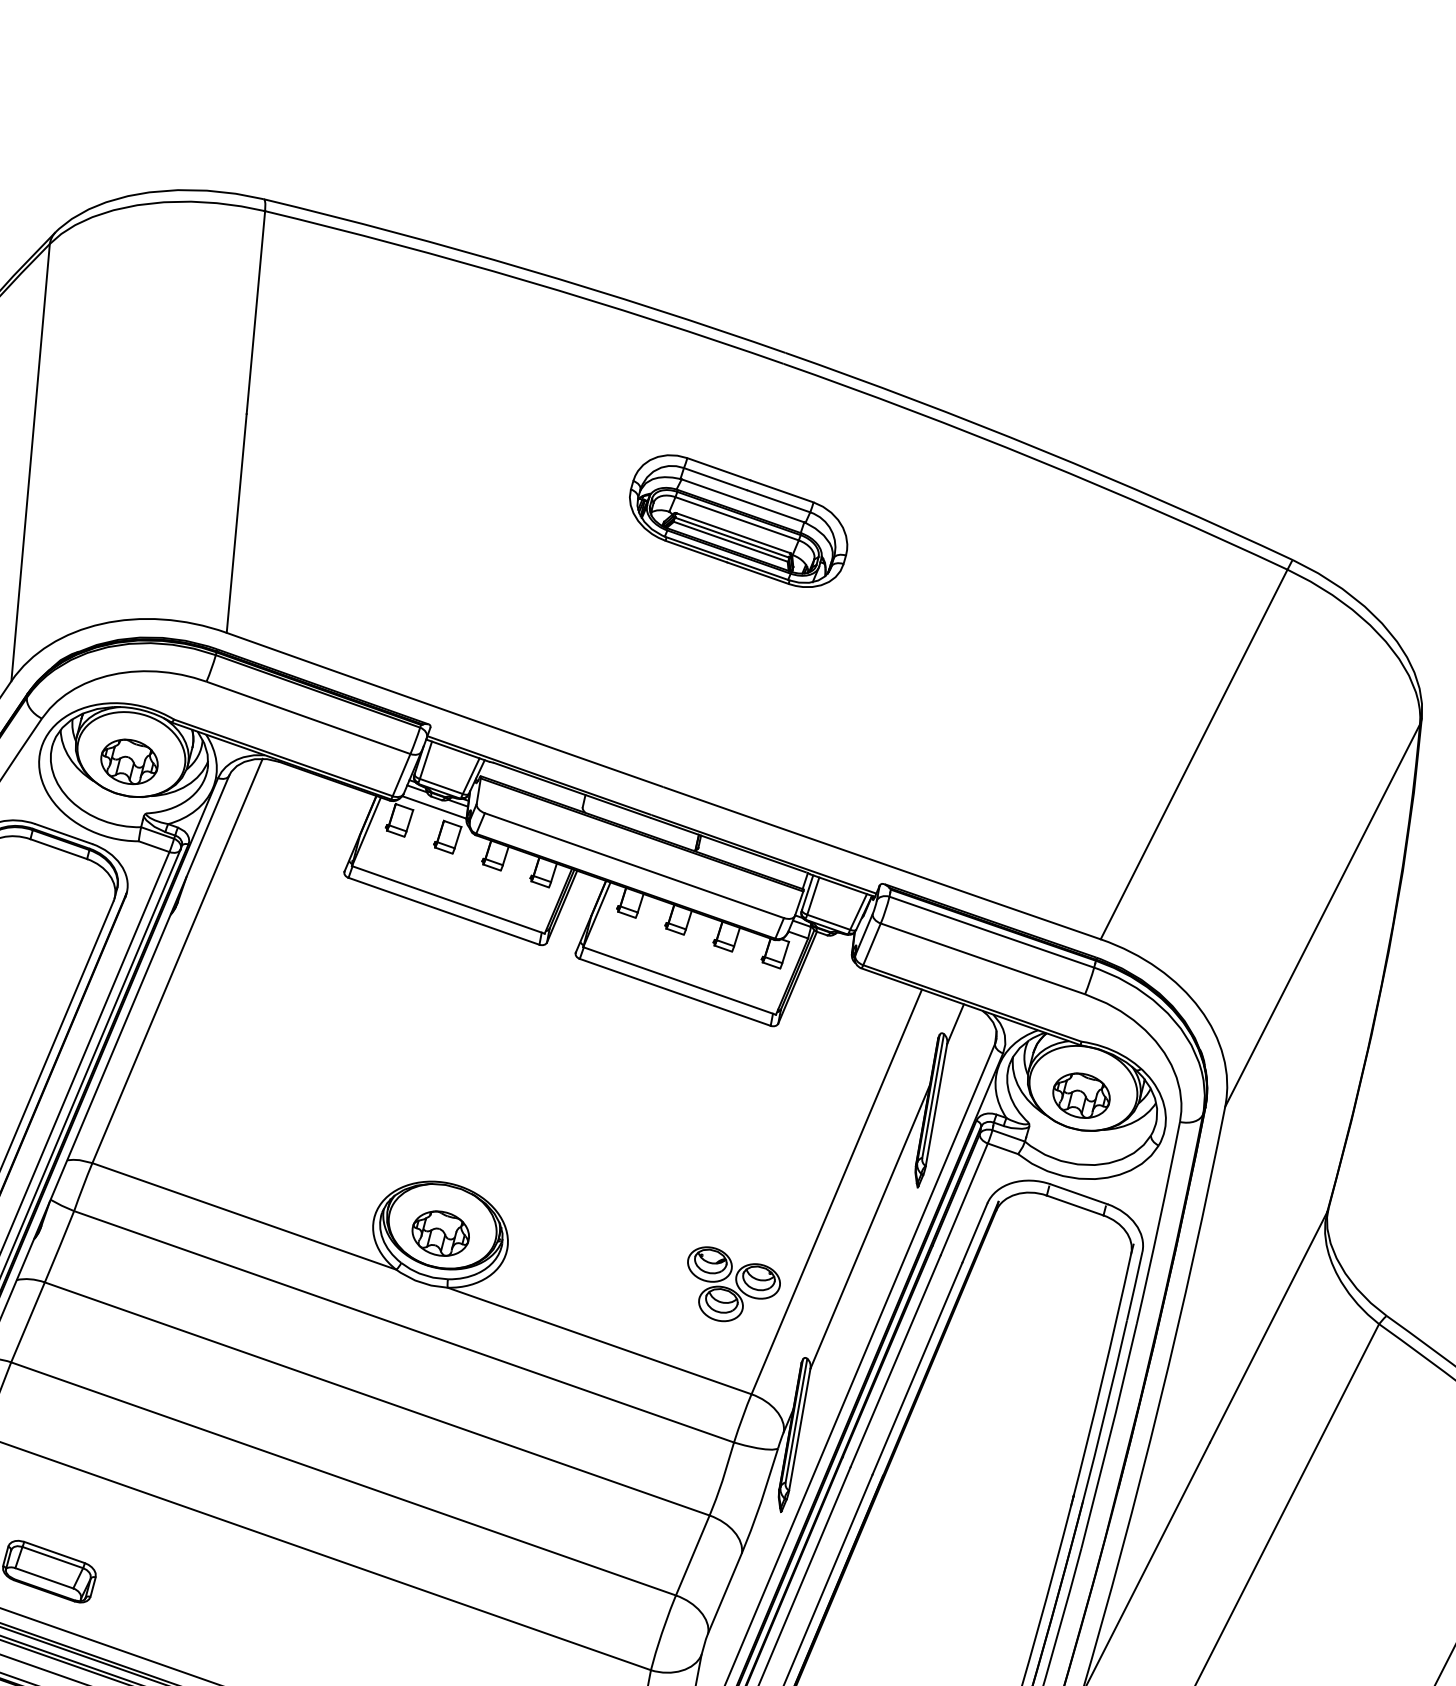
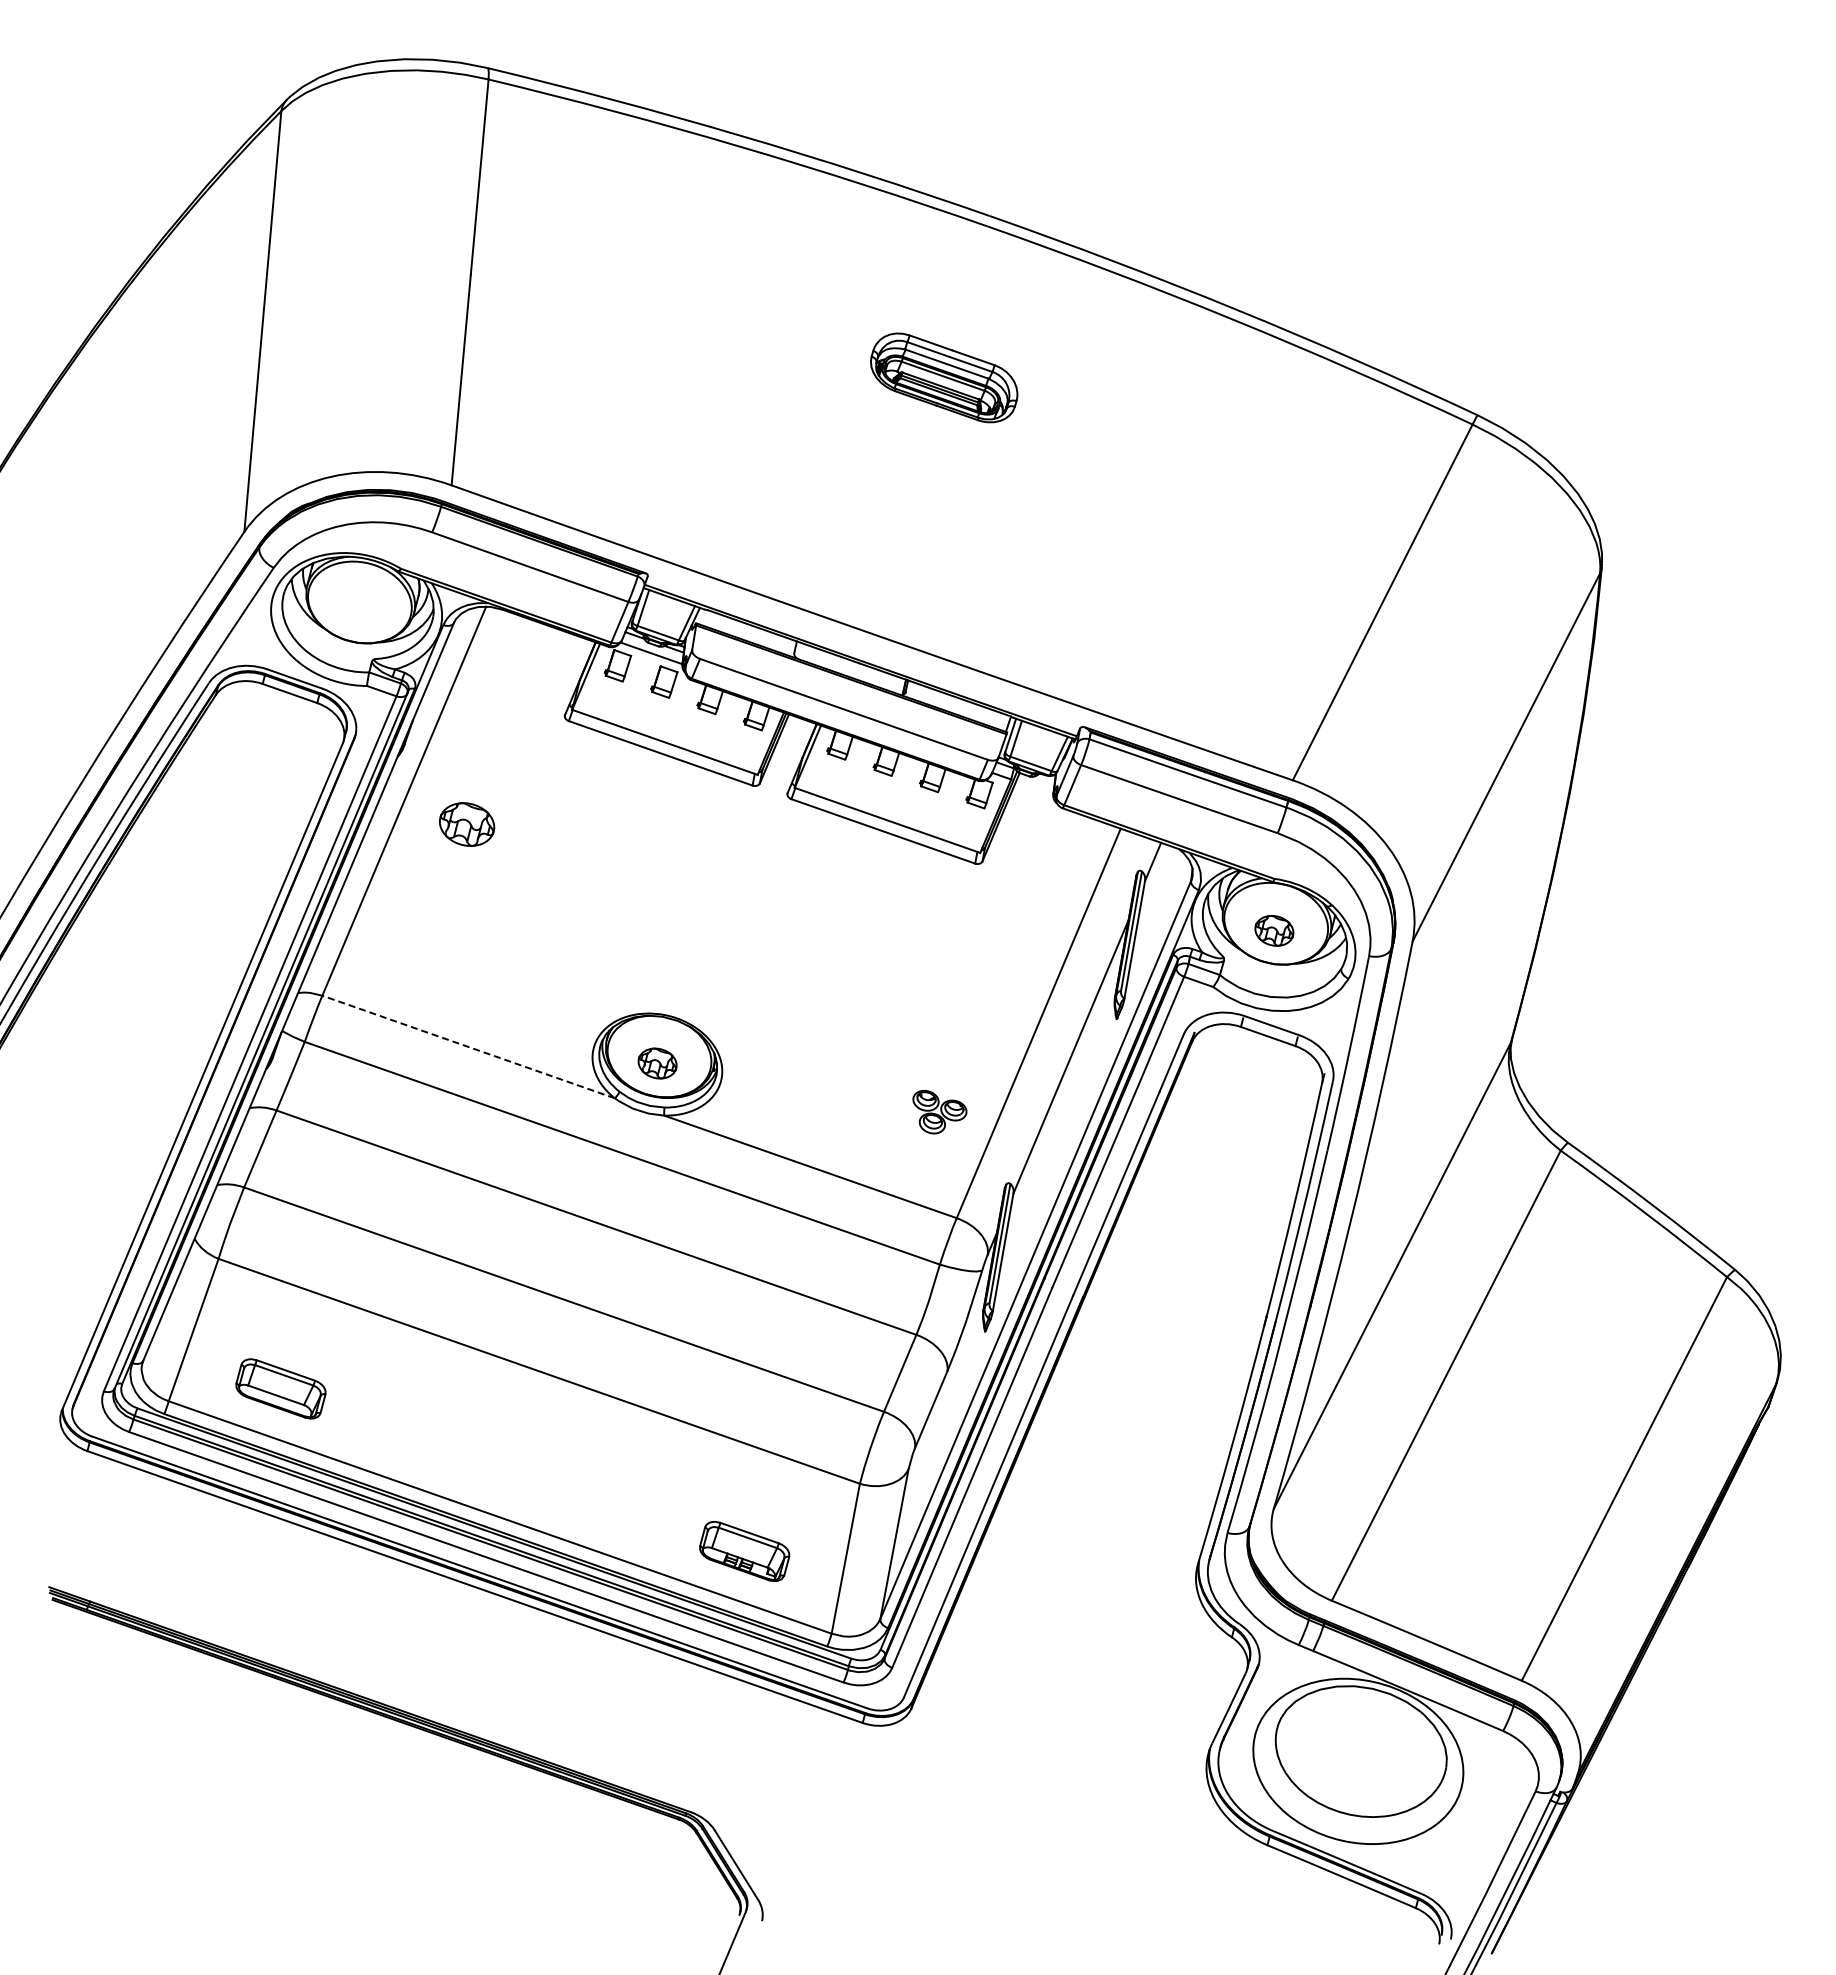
part: (737, 520) -> (943, 377), size x0.7
part: (129, 761) -> (467, 824), moved
part: (1081, 1095) -> (1274, 930), size x0.7
line: (244, 1216) -> (468, 1047), solid -> dashed
part: (440, 1233) -> (657, 1063), size x0.7
part: (733, 1283) -> (939, 1111), size x0.6

